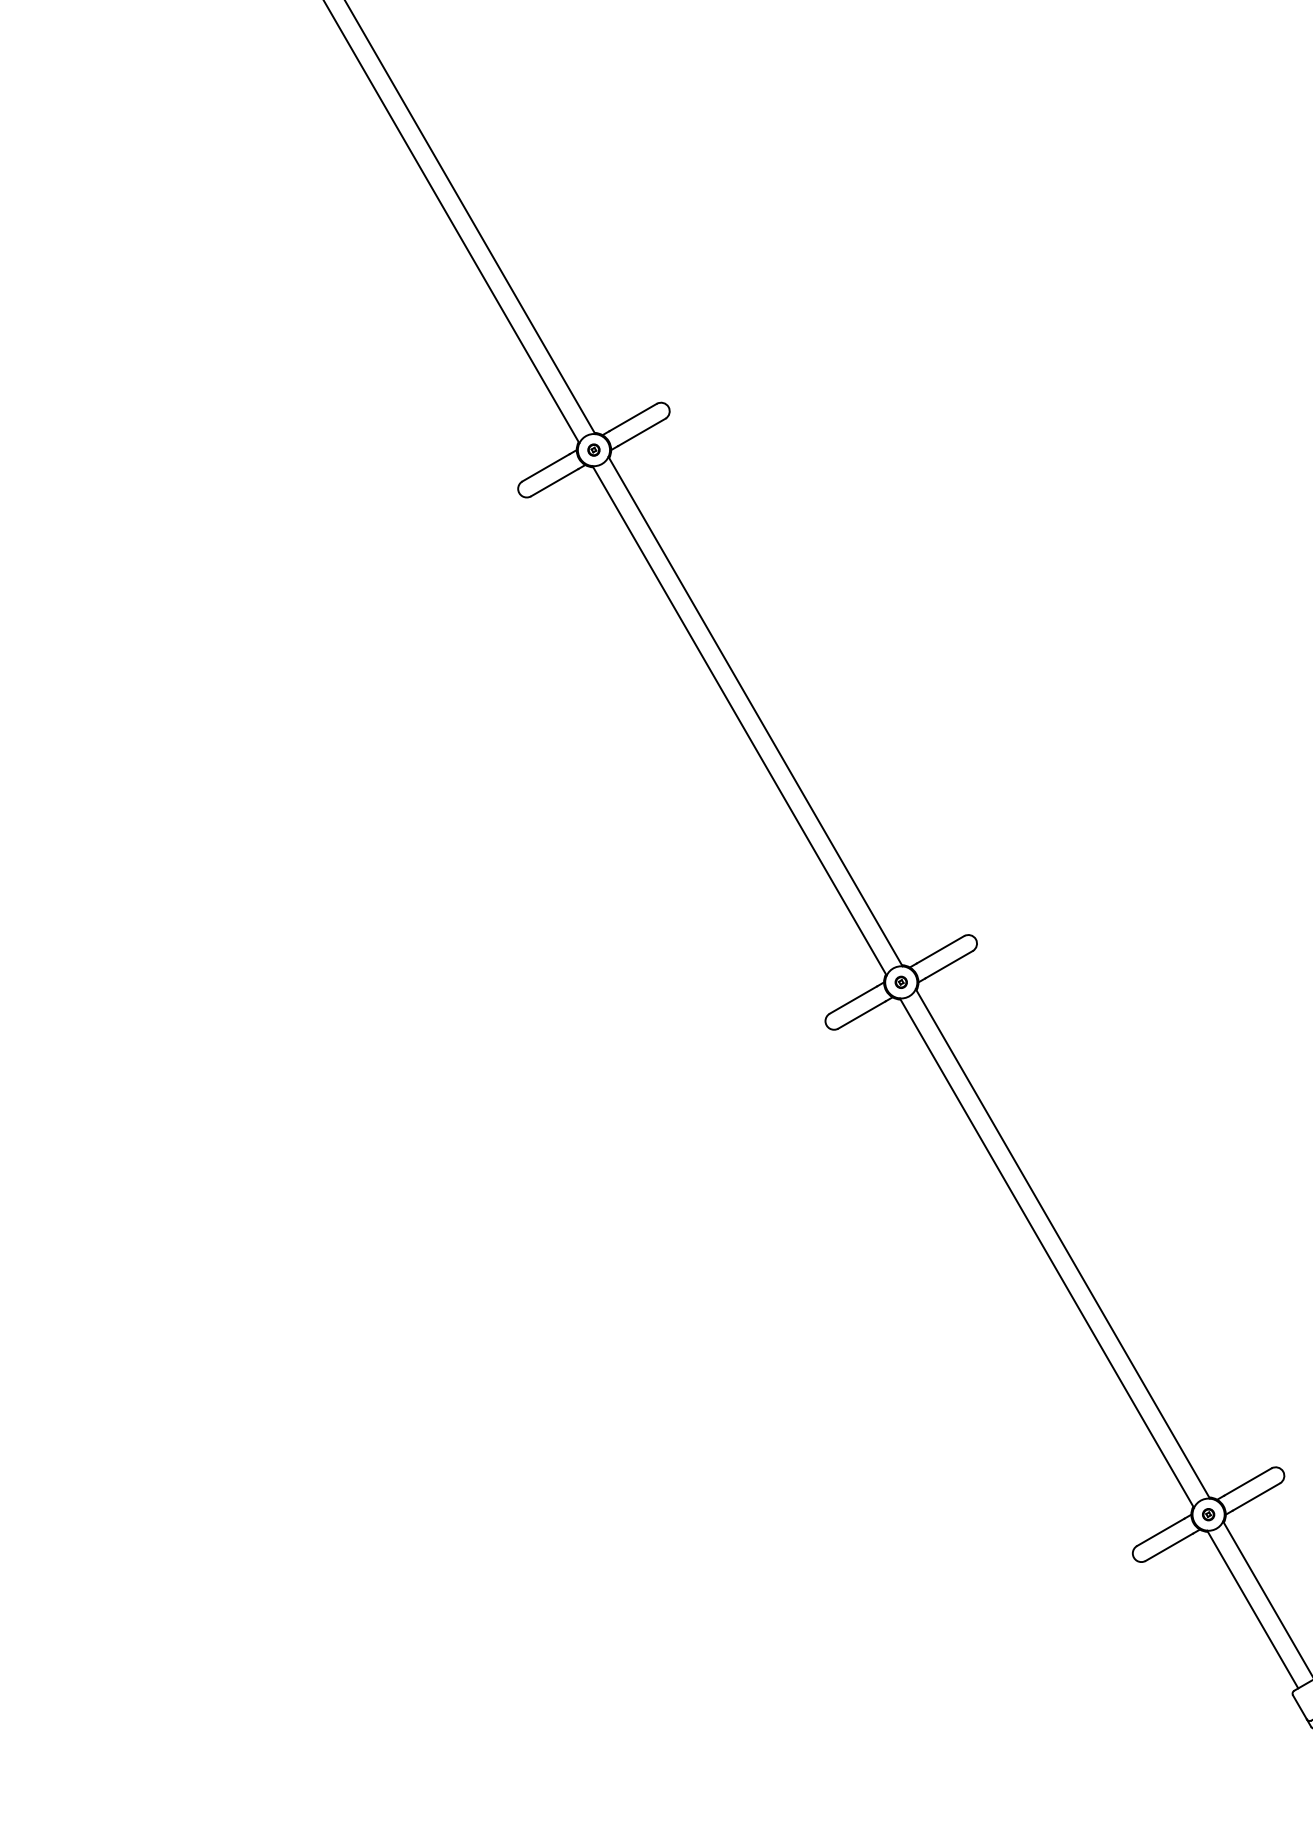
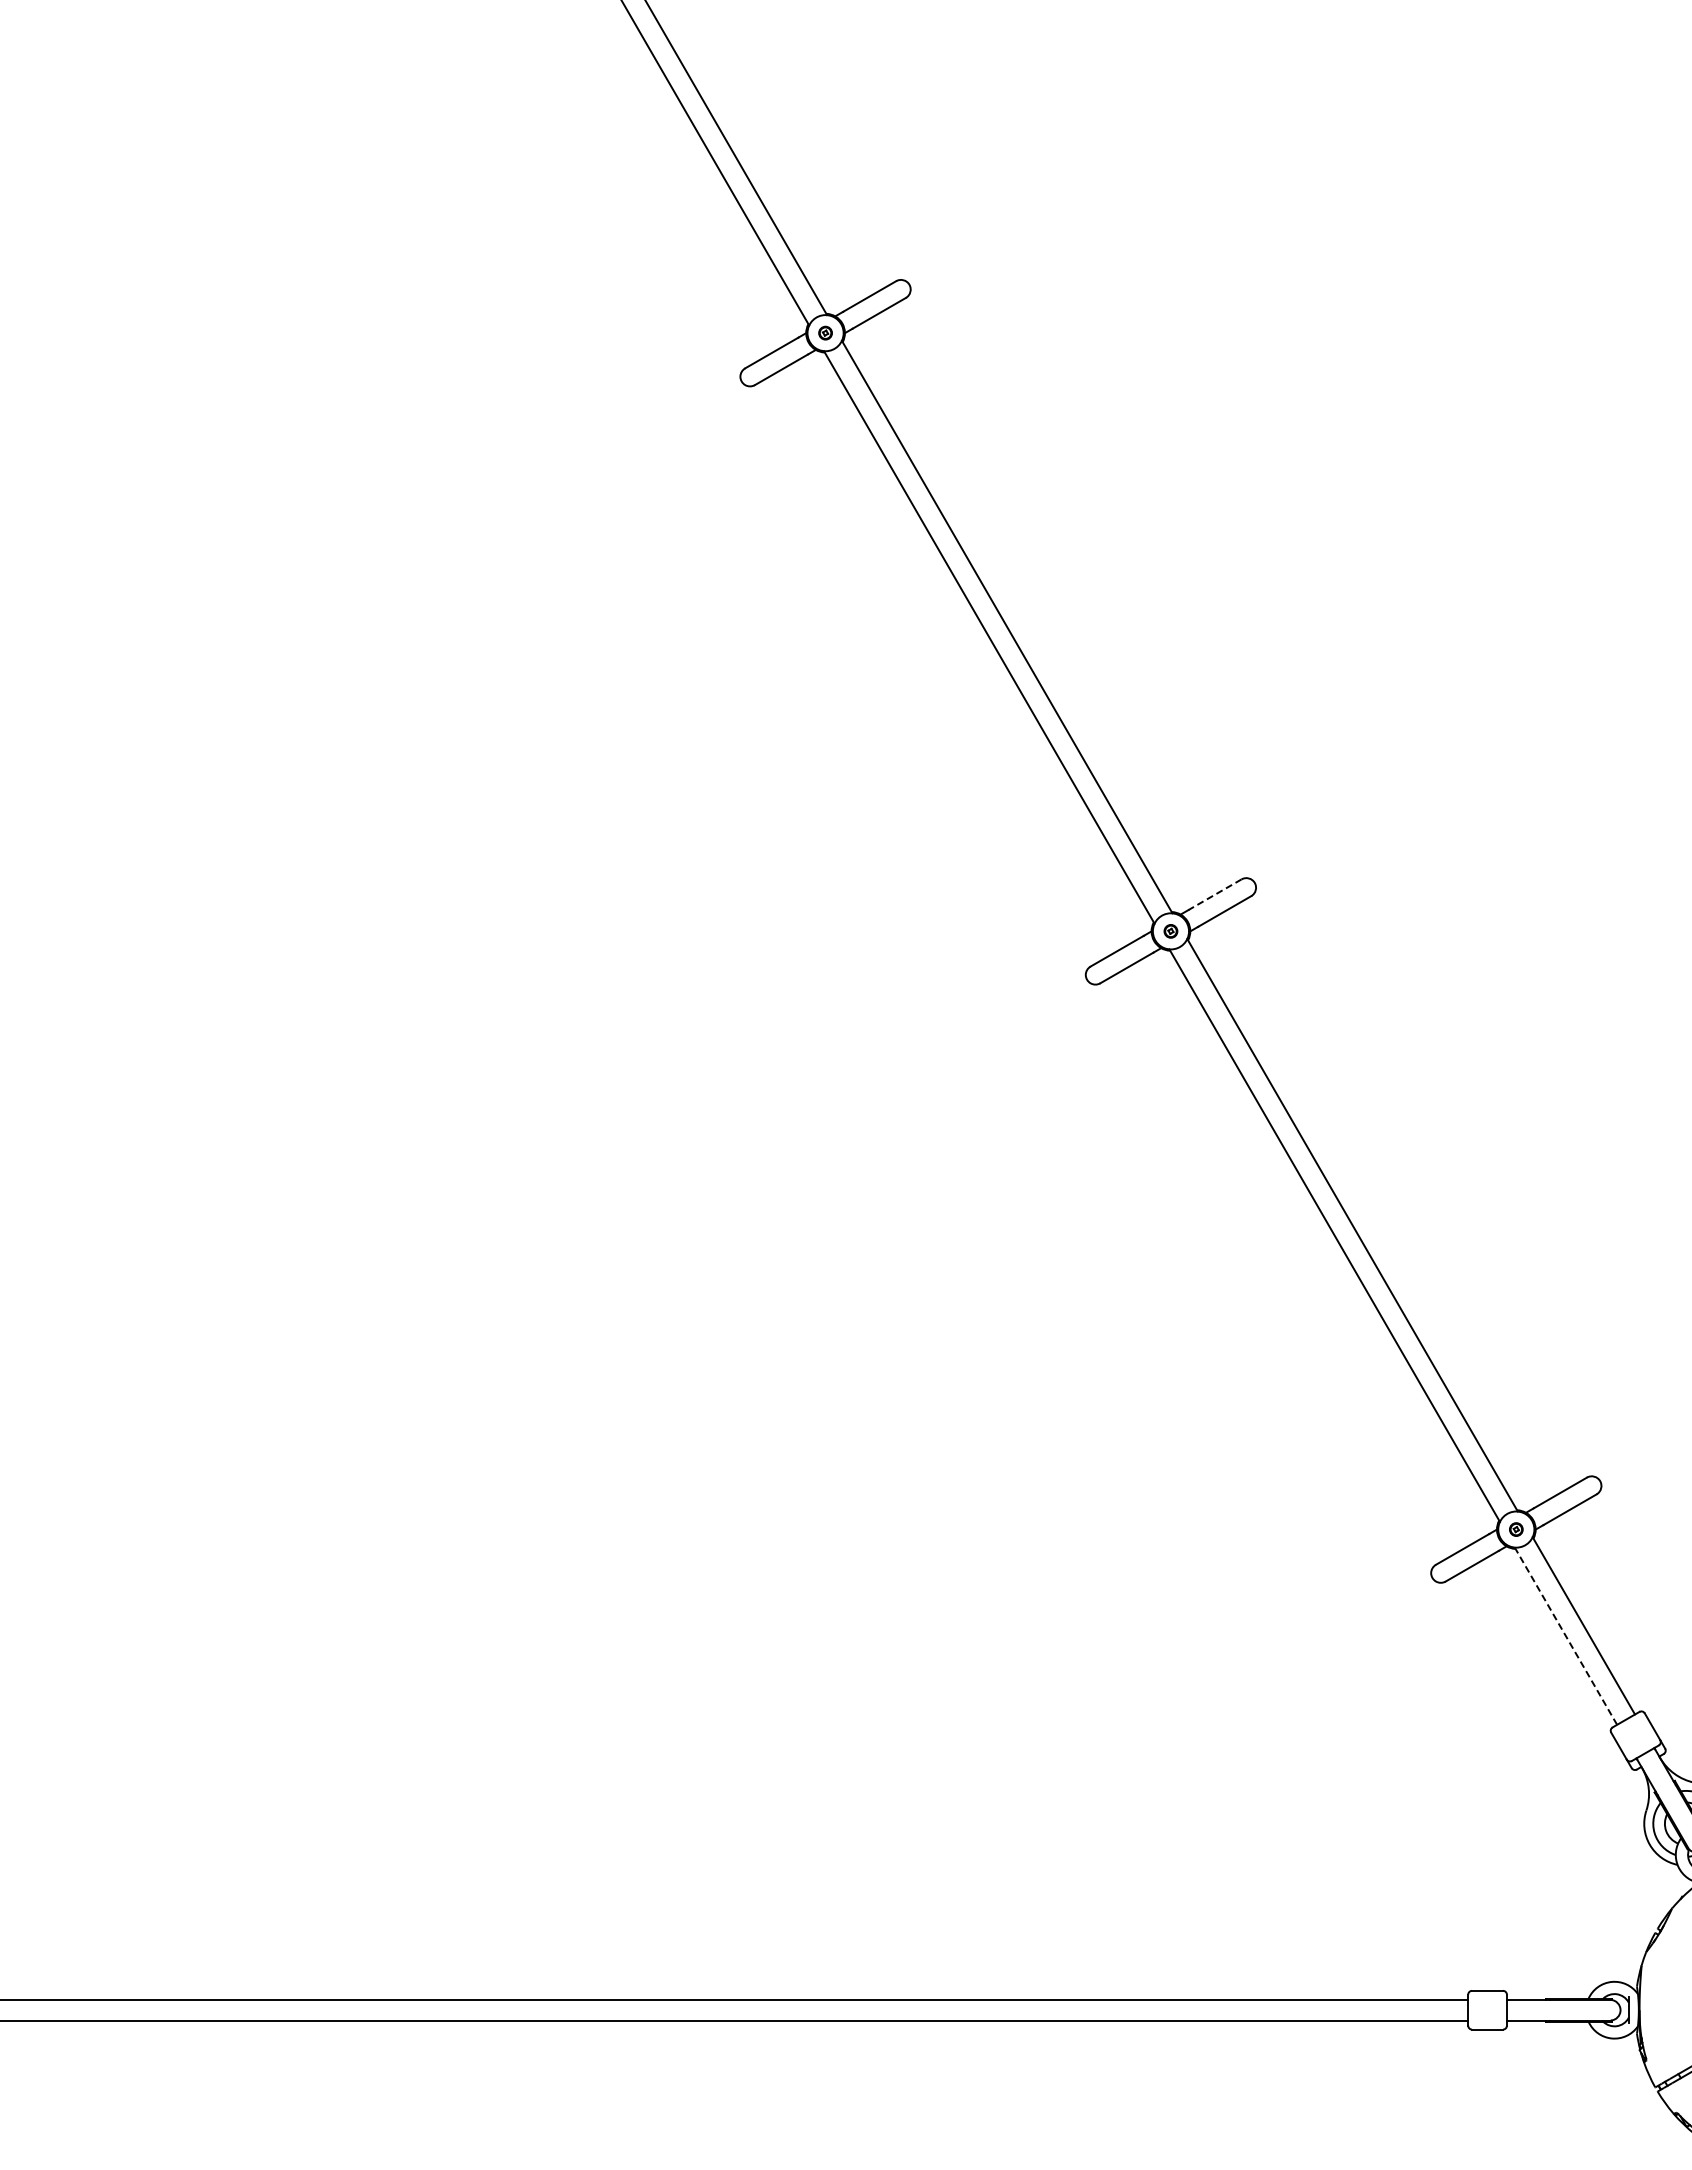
line: (940, 949) -> (1214, 894), solid -> dashed
line: (1252, 1608) -> (1565, 1635), solid -> dashed

